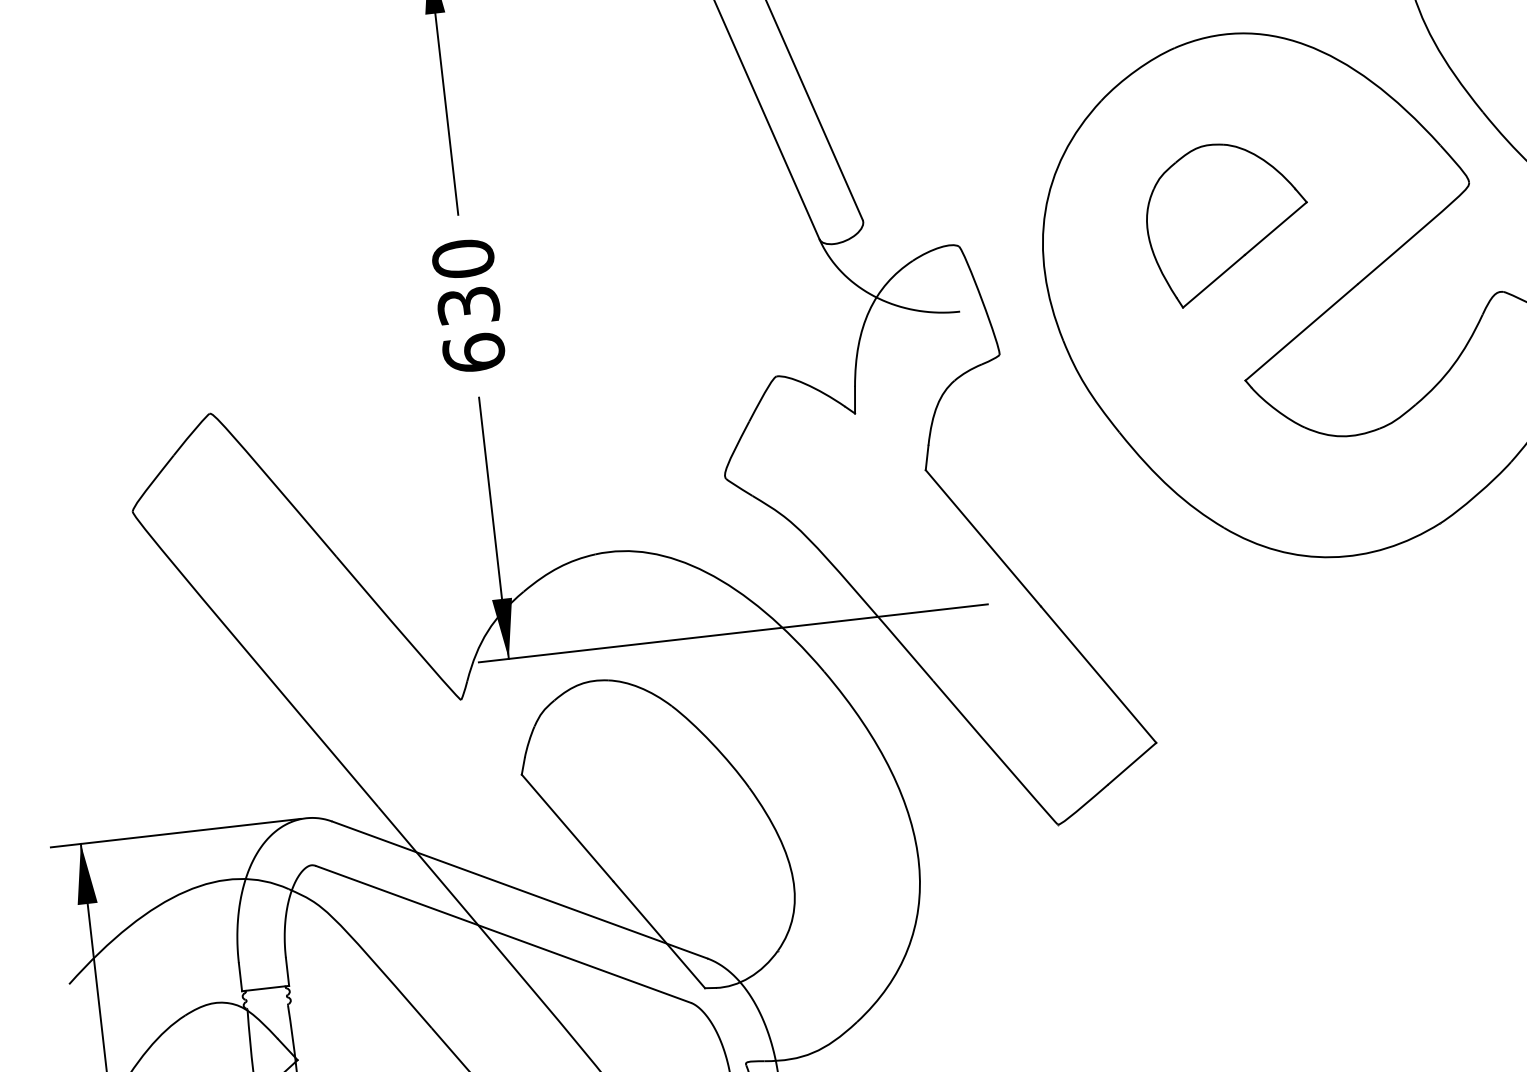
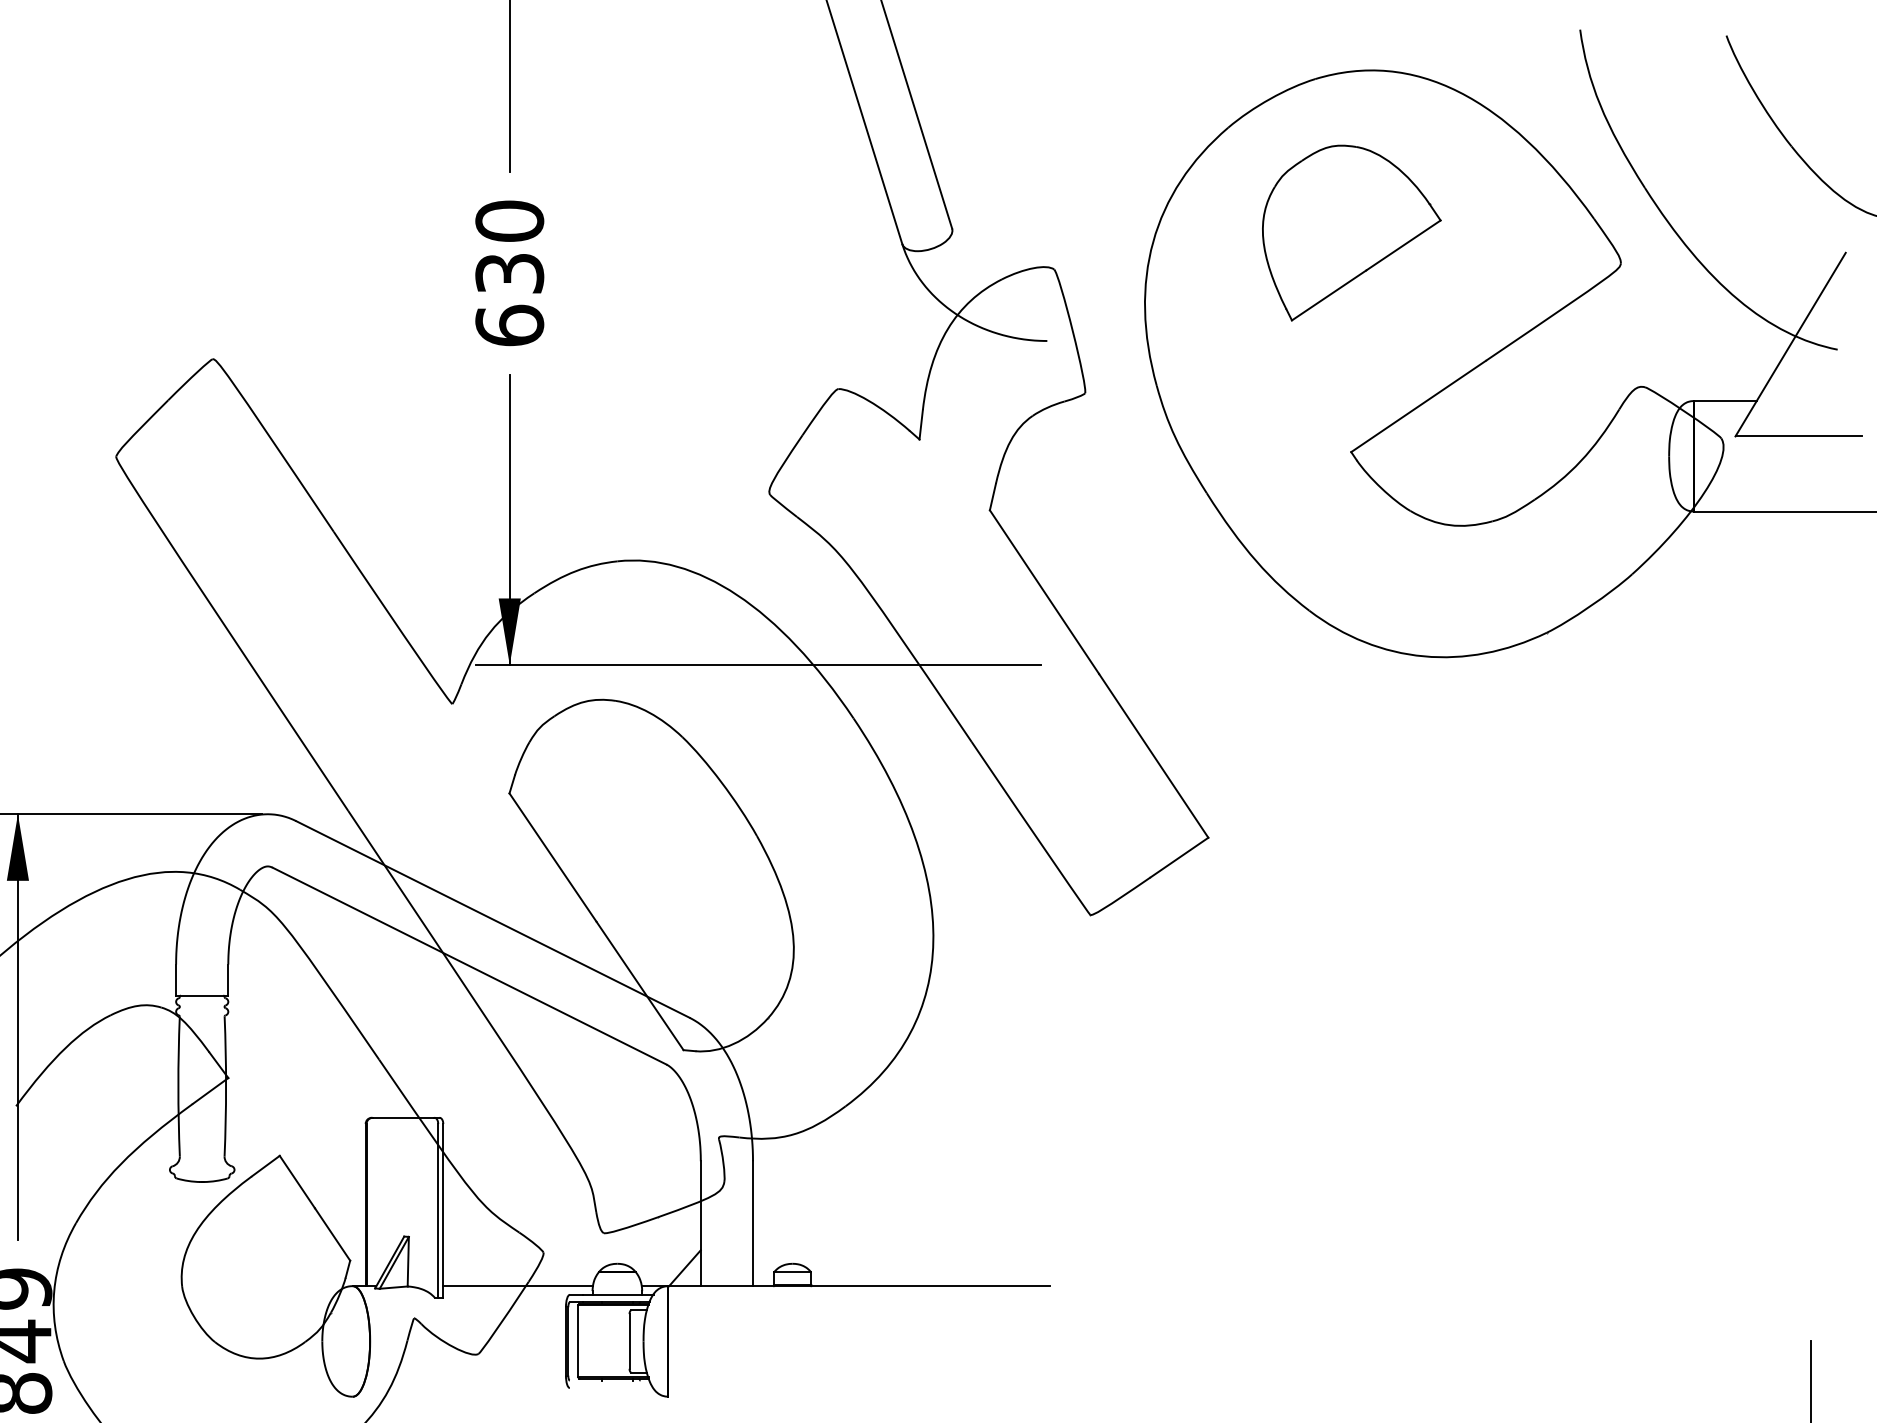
part: (1227, 222) -> (1351, 232), moved

